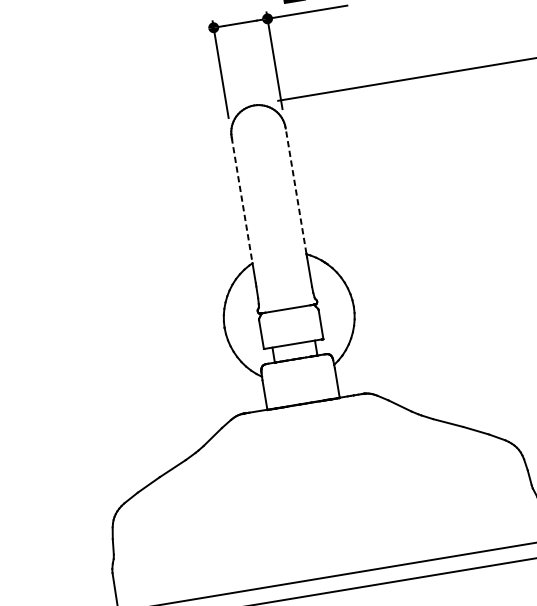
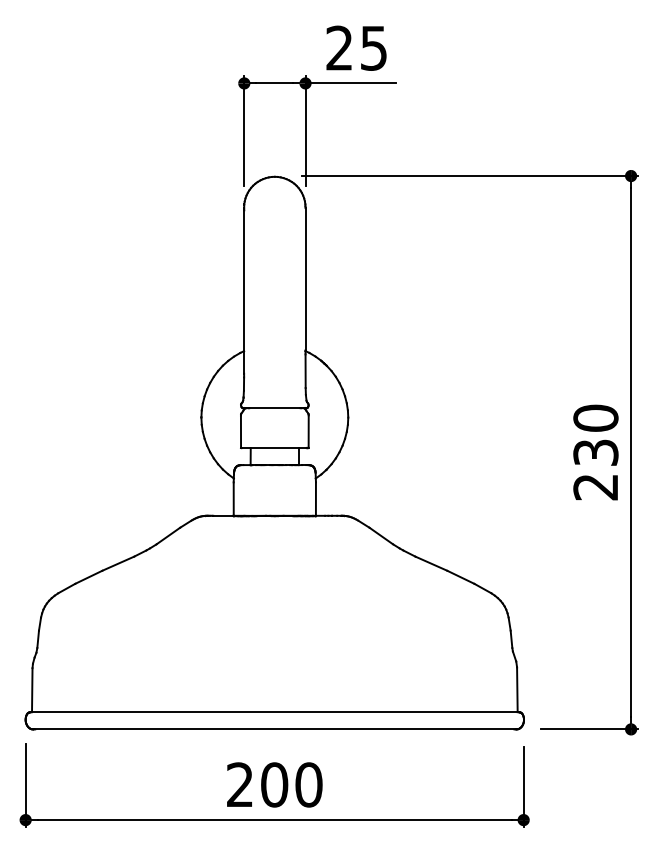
line: (295, 190) -> (305, 278), dashed -> solid
line: (242, 200) -> (244, 279), dashed -> solid

